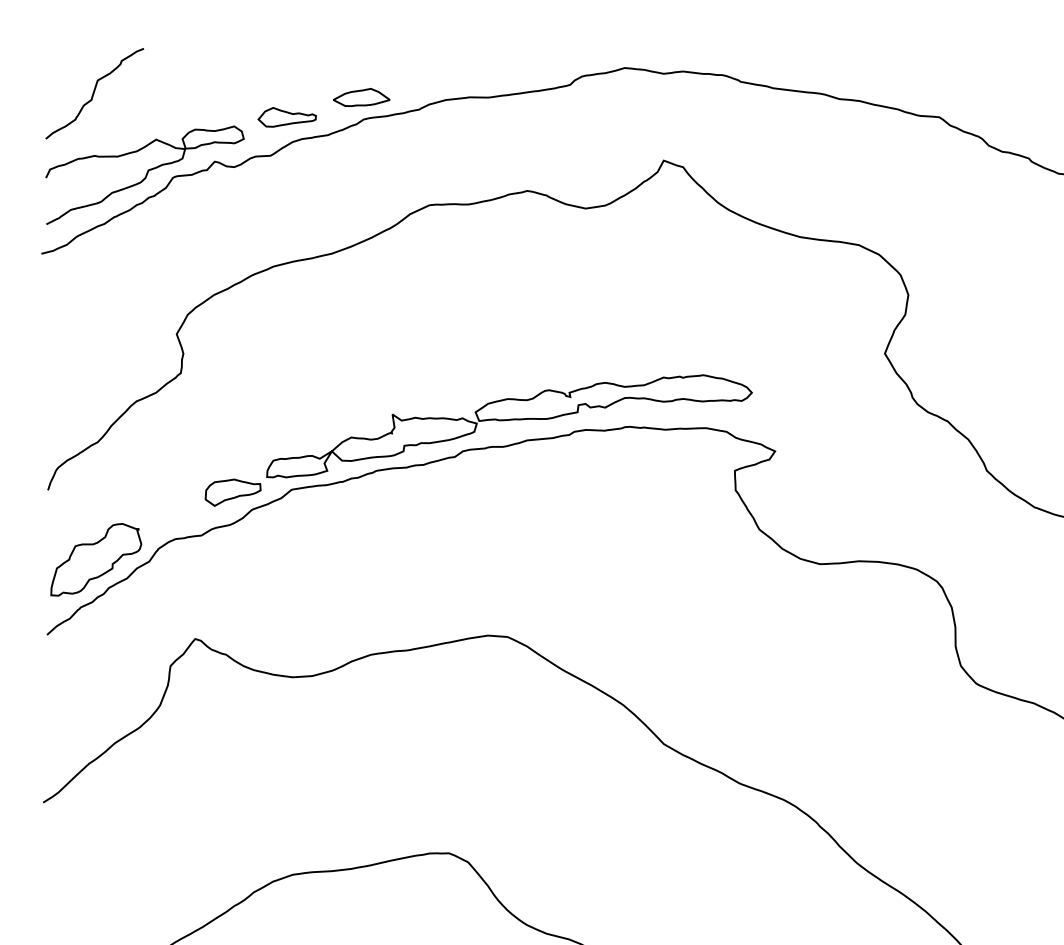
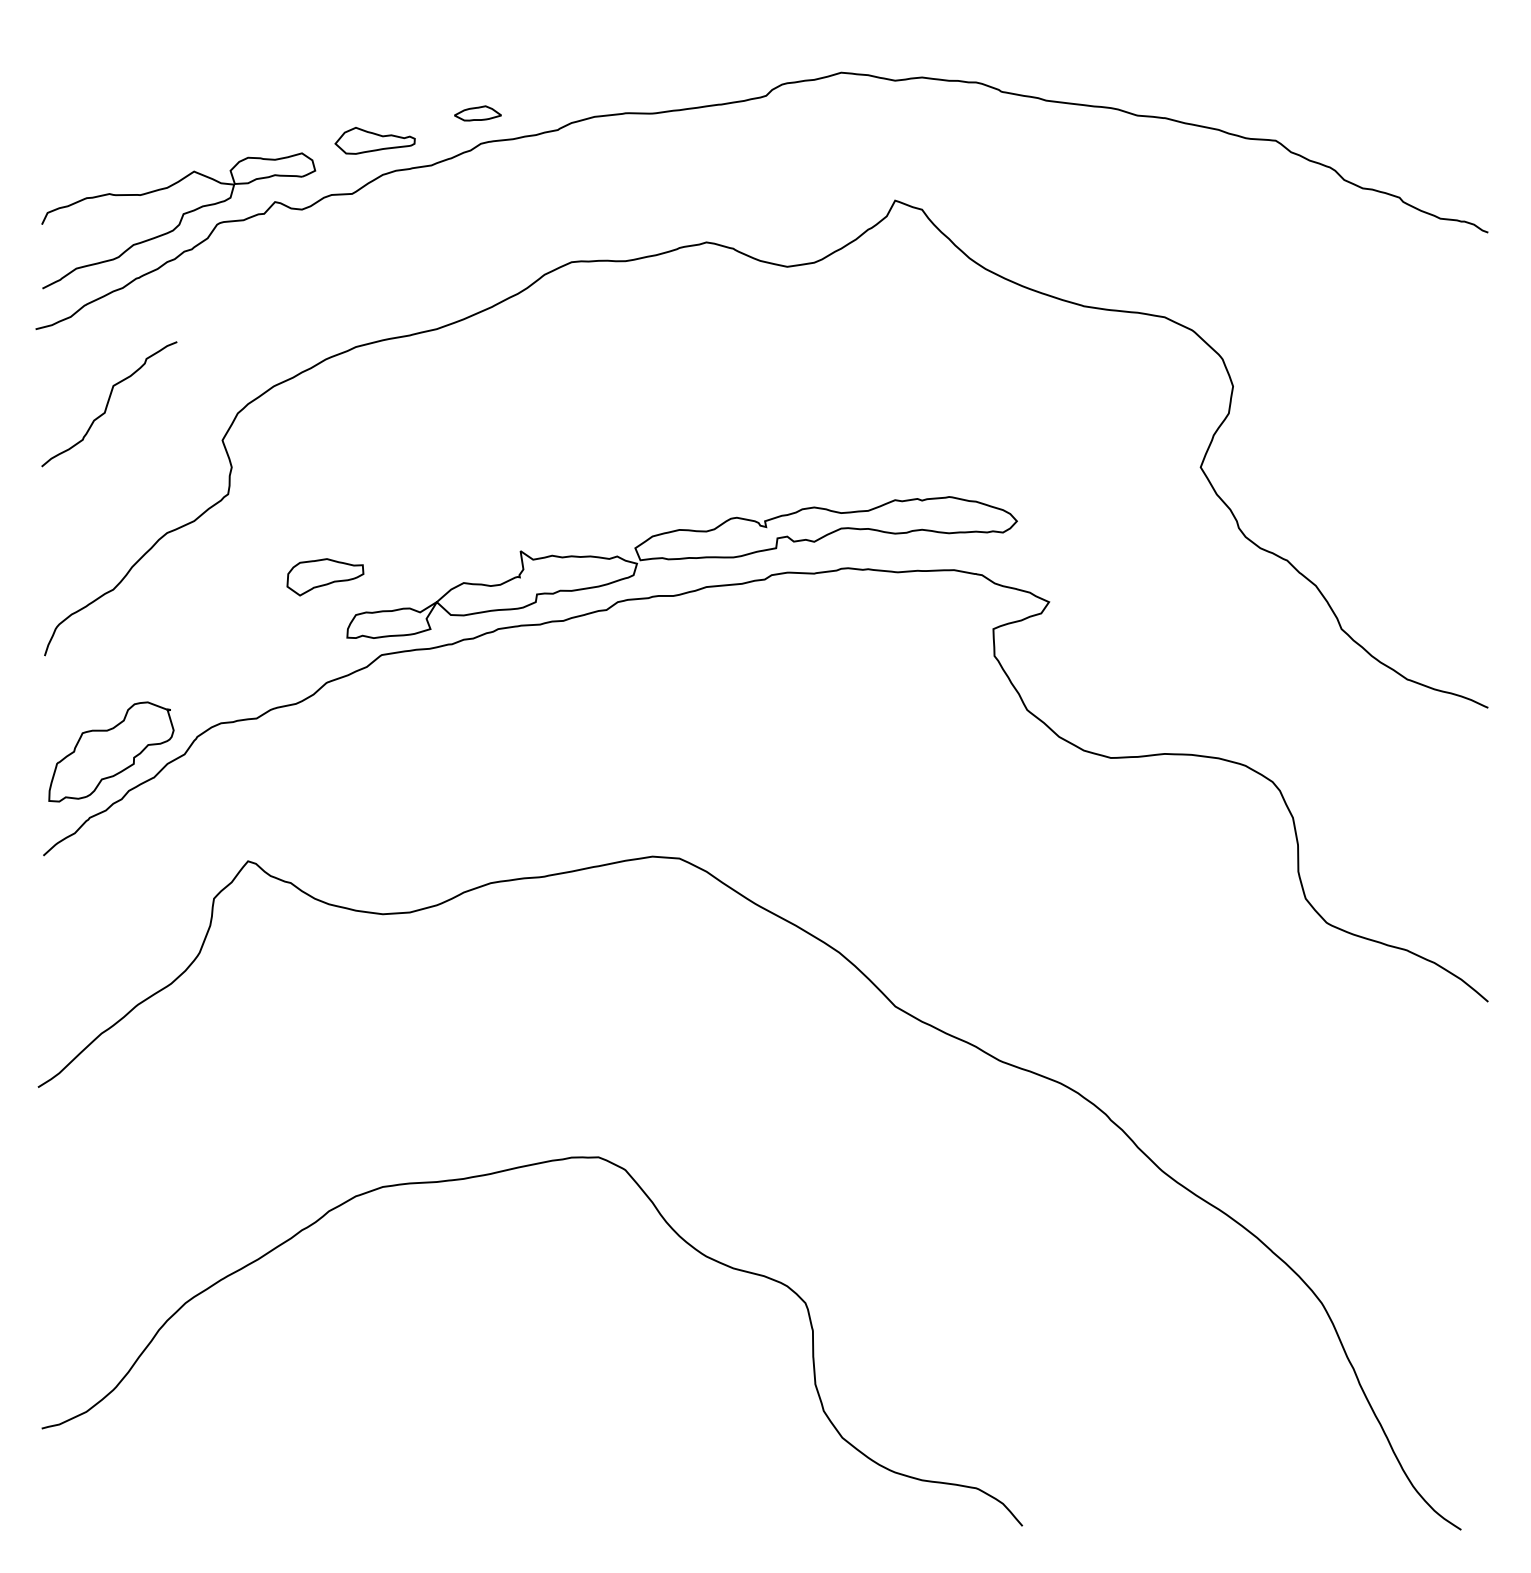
curve: (94, 93) -> (108, 404), moved
part: (361, 97) -> (477, 113), size x0.6
part: (233, 492) -> (325, 577), moved

